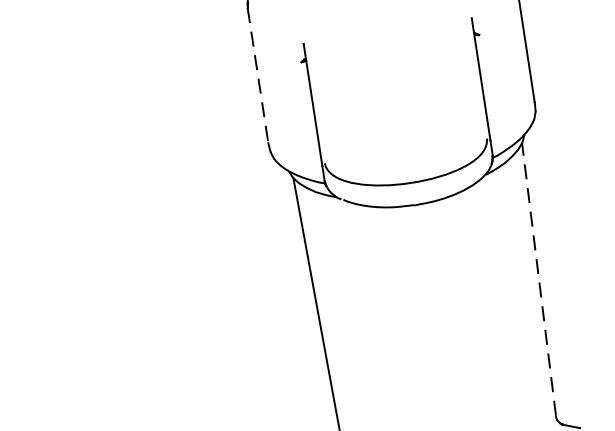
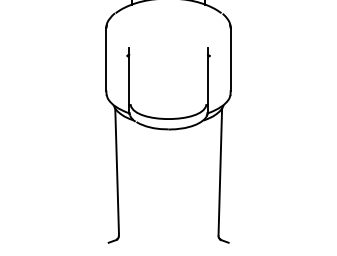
line: (258, 75) -> (106, 59), dashed -> solid
line: (539, 278) -> (220, 171), dashed -> solid

